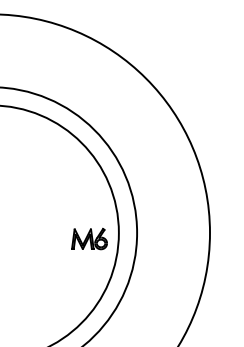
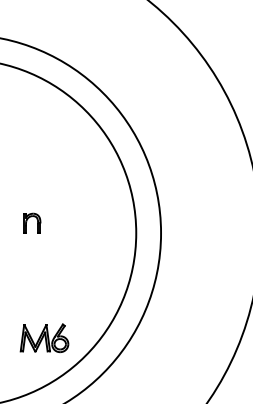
part: (42, 225) -> (32, 223), added
part: (89, 238) -> (44, 337), moved

